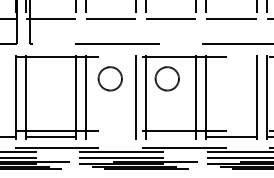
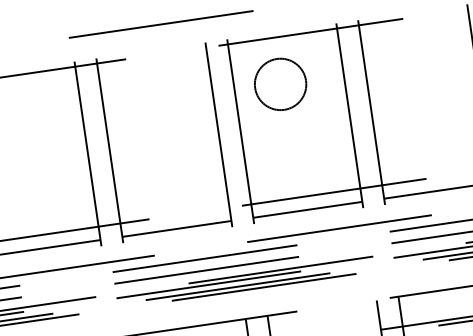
circle: (109, 78) -> (154, 101), removed
line: (111, 137) -> (177, 229), added
line: (171, 137) -> (308, 210), added

